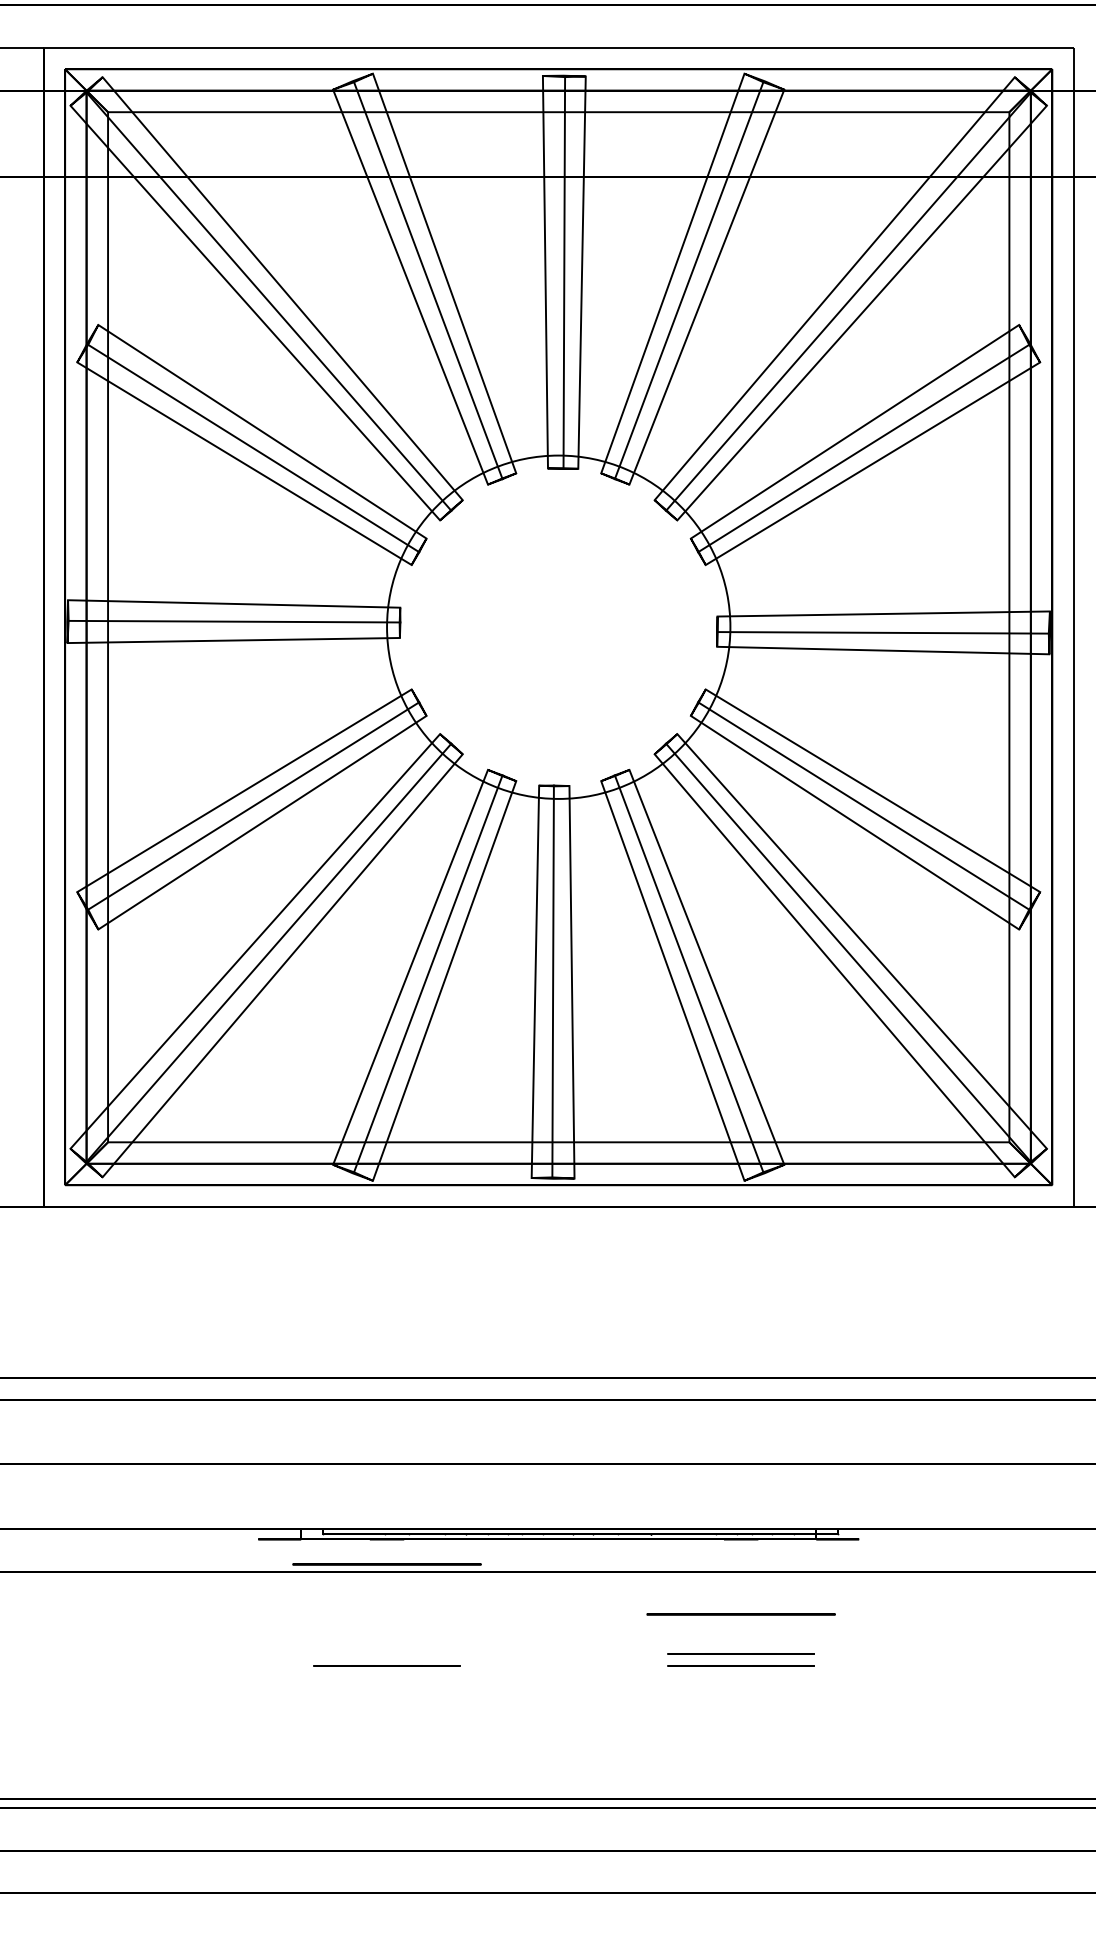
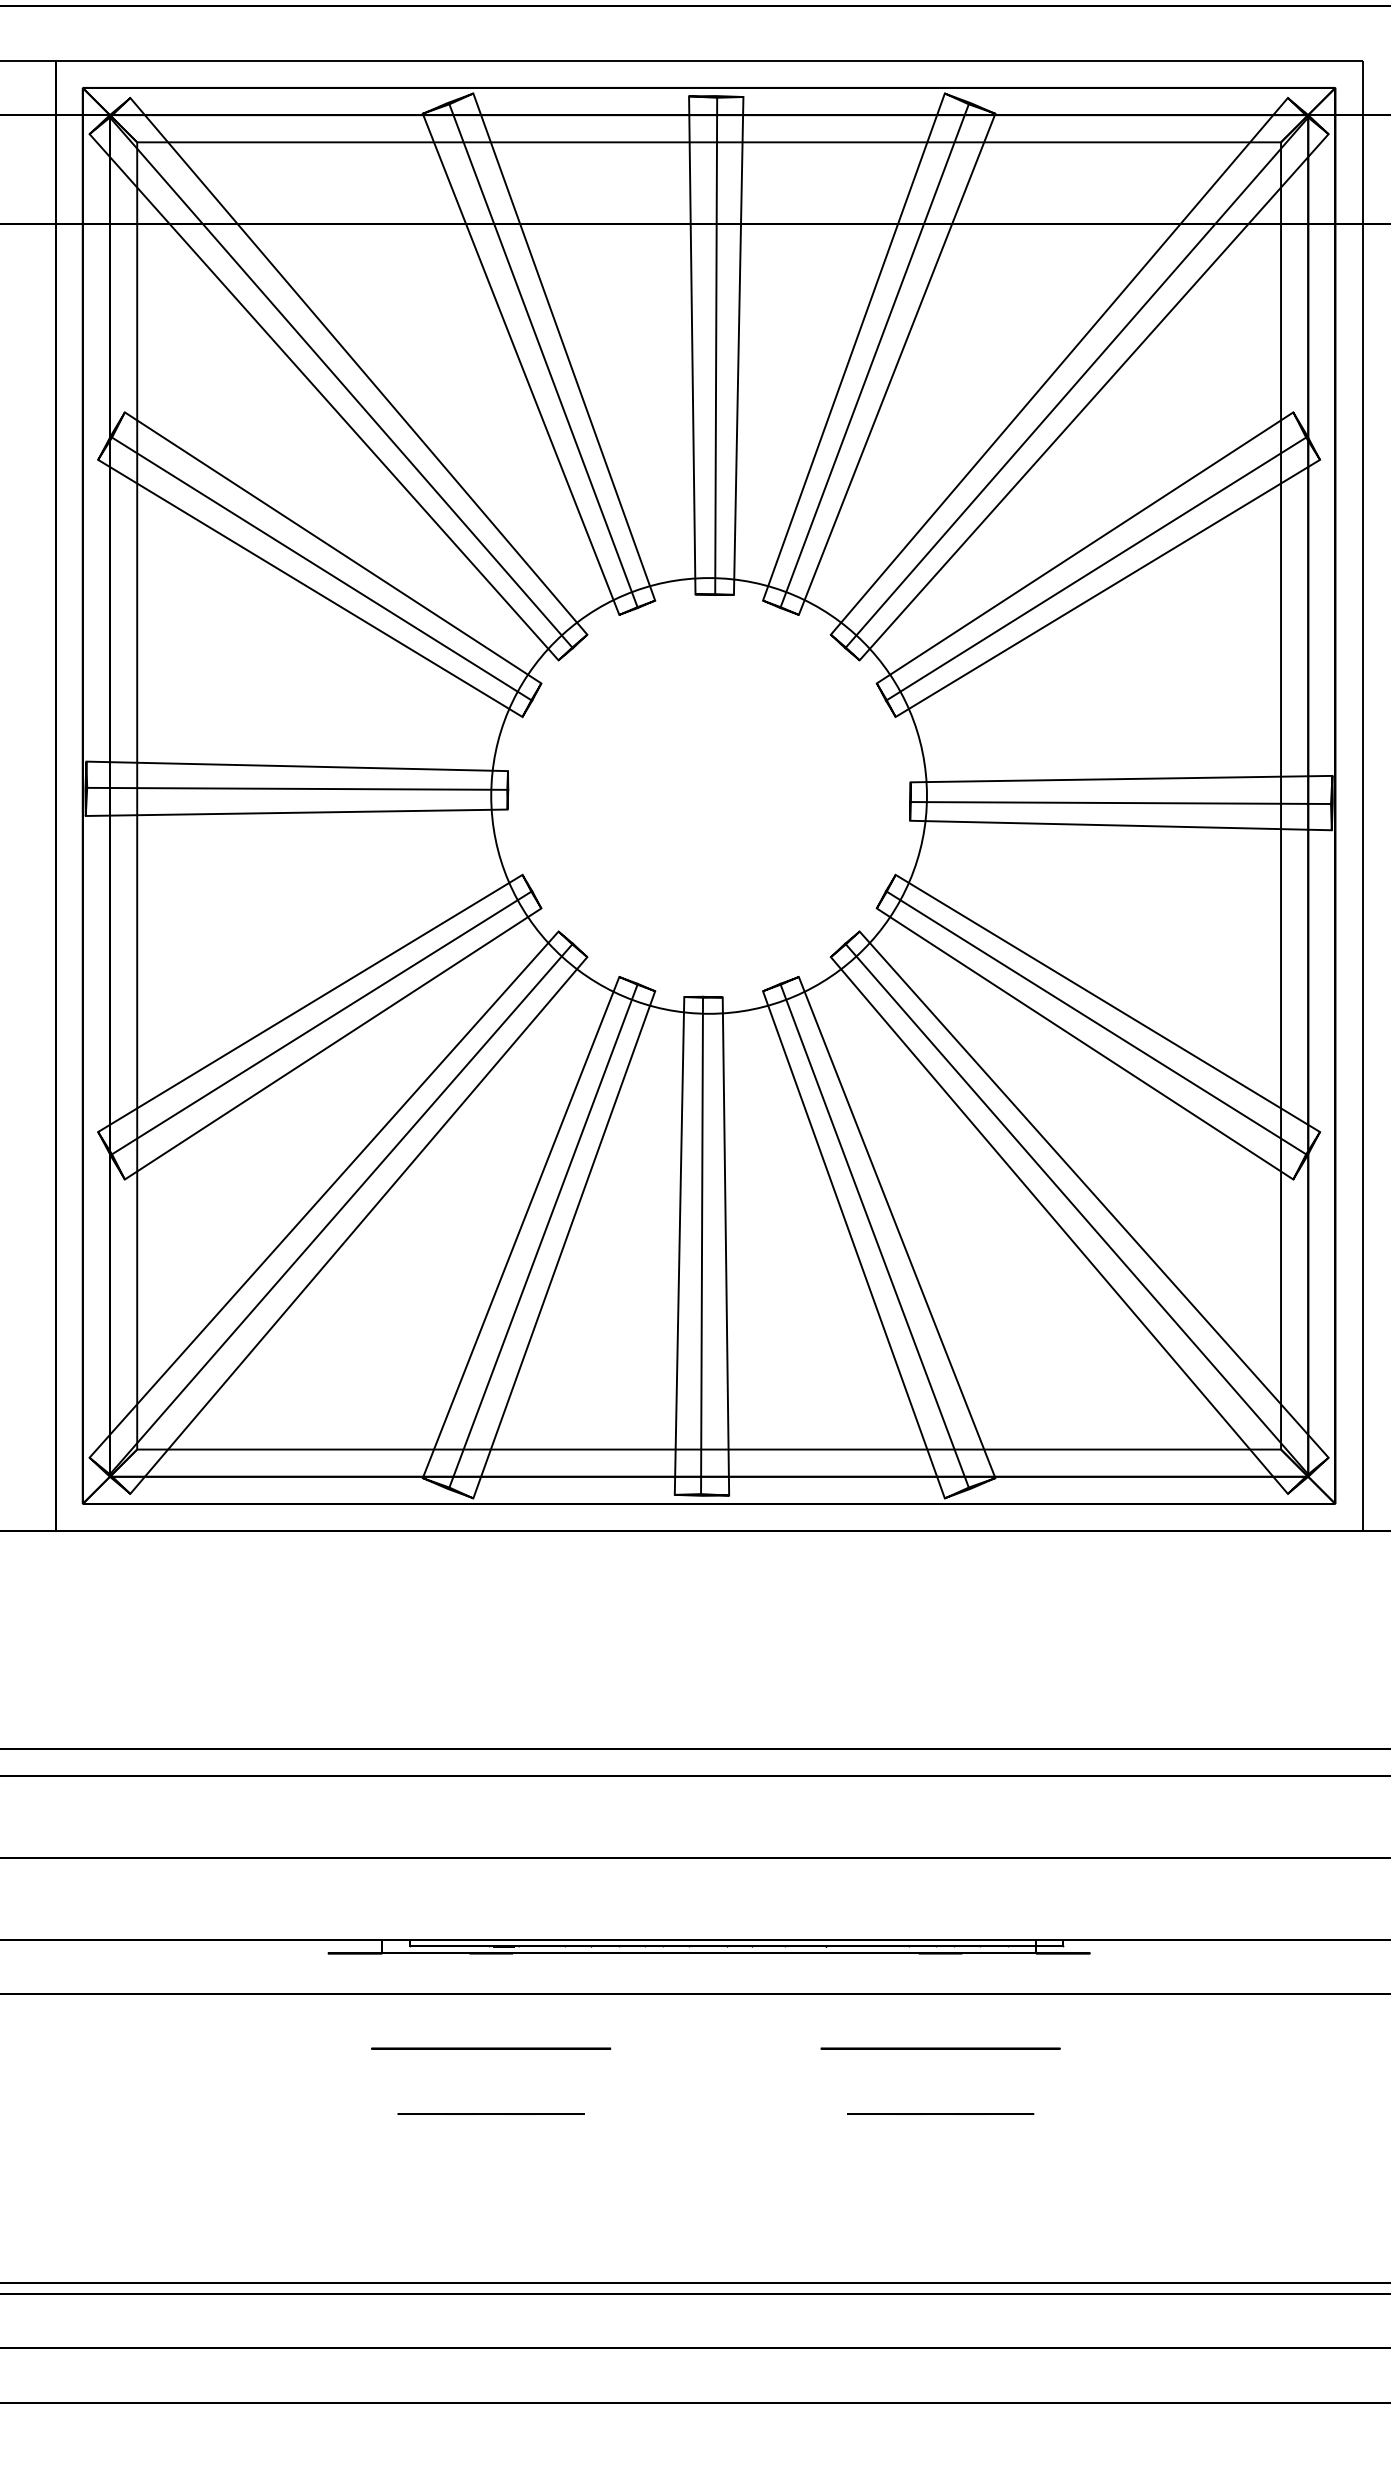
circle: (386, 1564) -> (490, 2048), moved
line: (740, 1653) -> (939, 2098), removed

